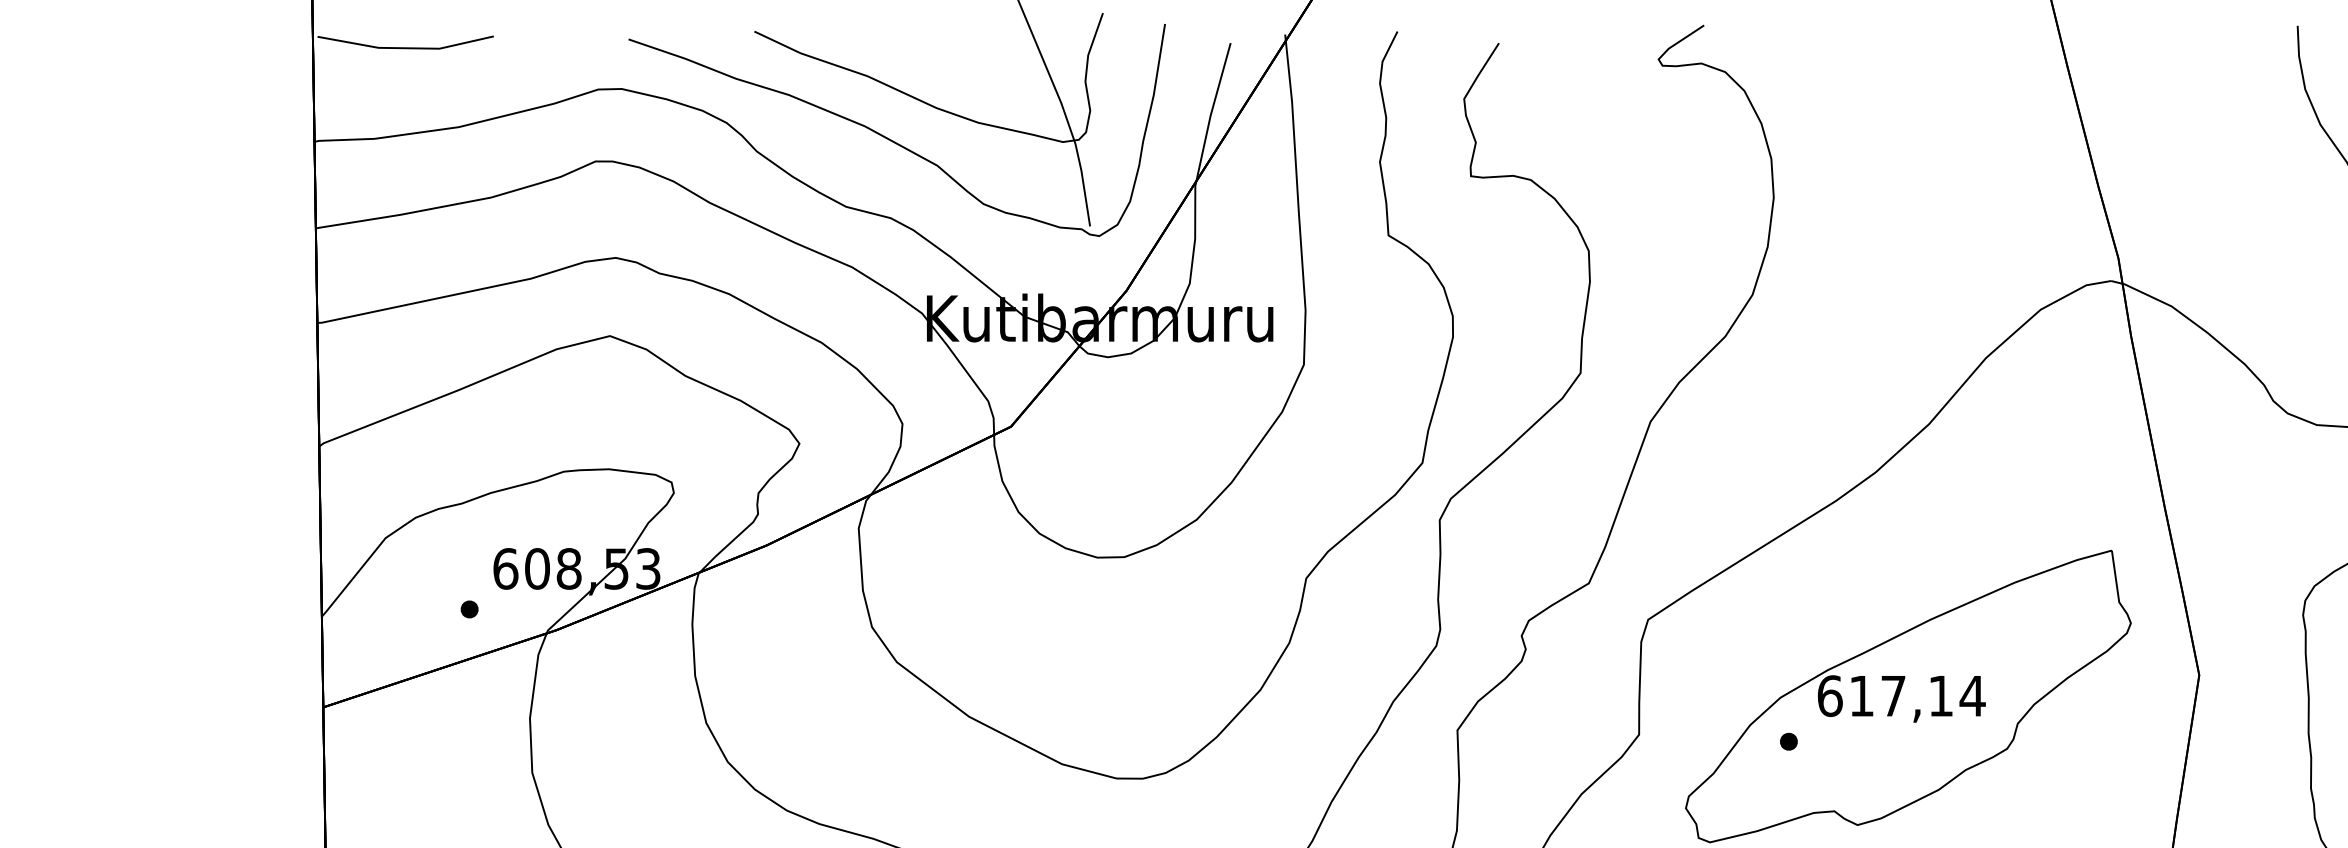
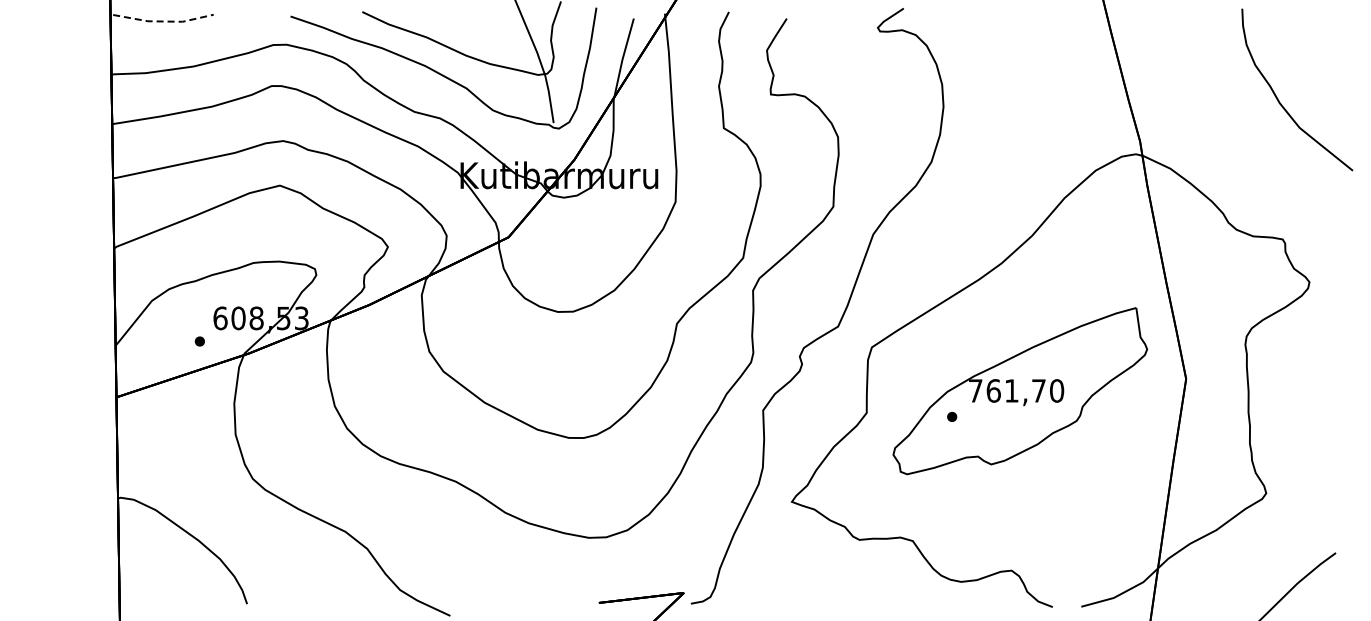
line: (405, 48) -> (163, 21), solid -> dashed
text: (1901, 695) -> (1016, 390), 617,14 -> 761,70

